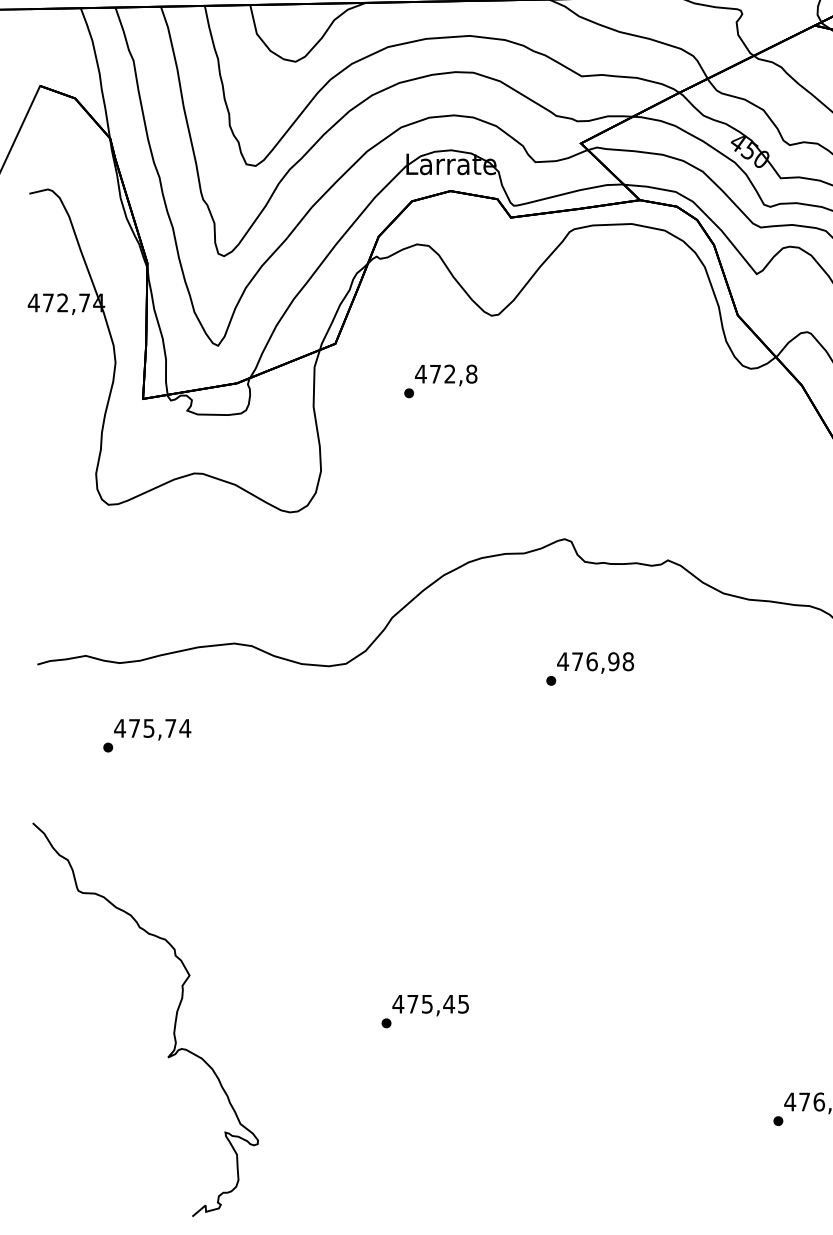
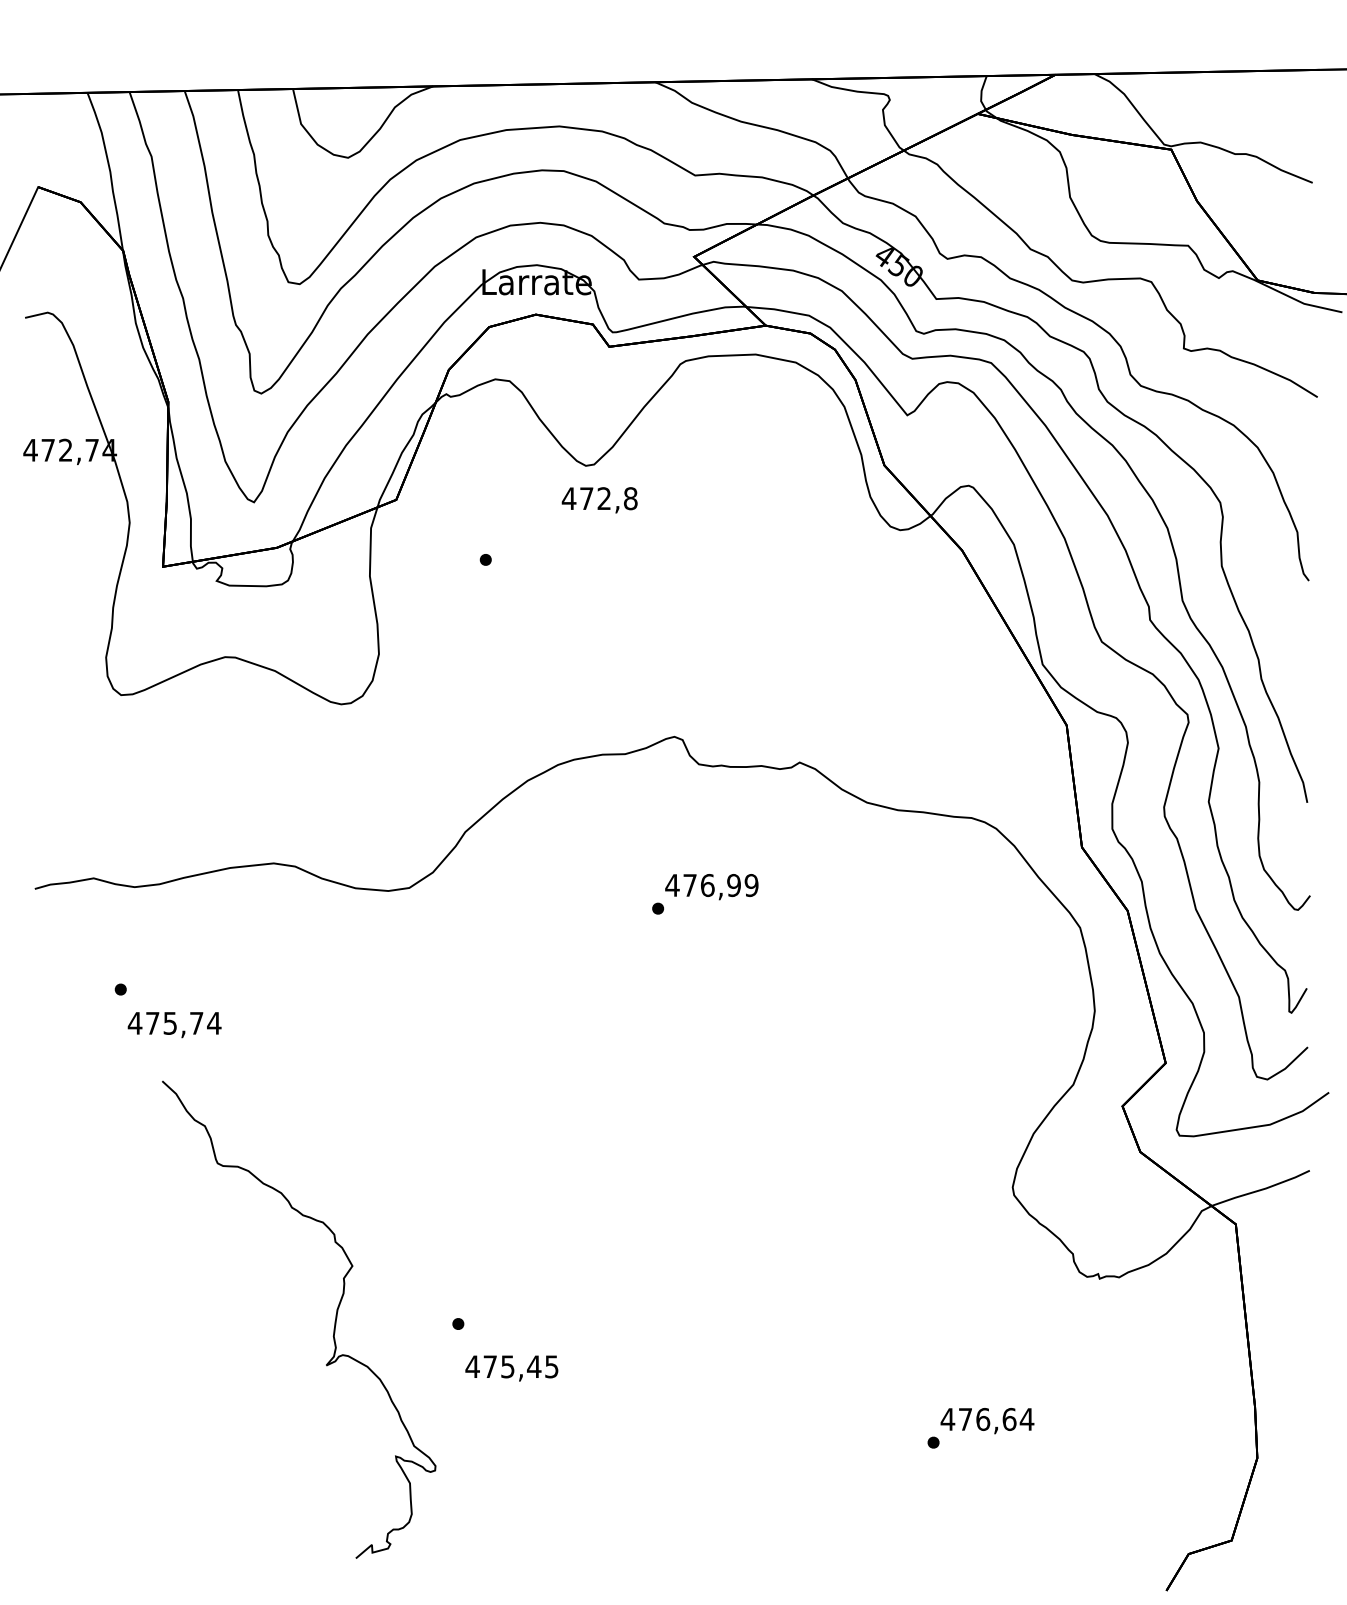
text: (446, 375) -> (599, 500), moved
text: (628, 661) -> (751, 885), 476,98 -> 476,99
text: (152, 730) -> (174, 1025), moved
text: (430, 1005) -> (511, 1368), moved
curve: (174, 1021) -> (334, 1321), moved

